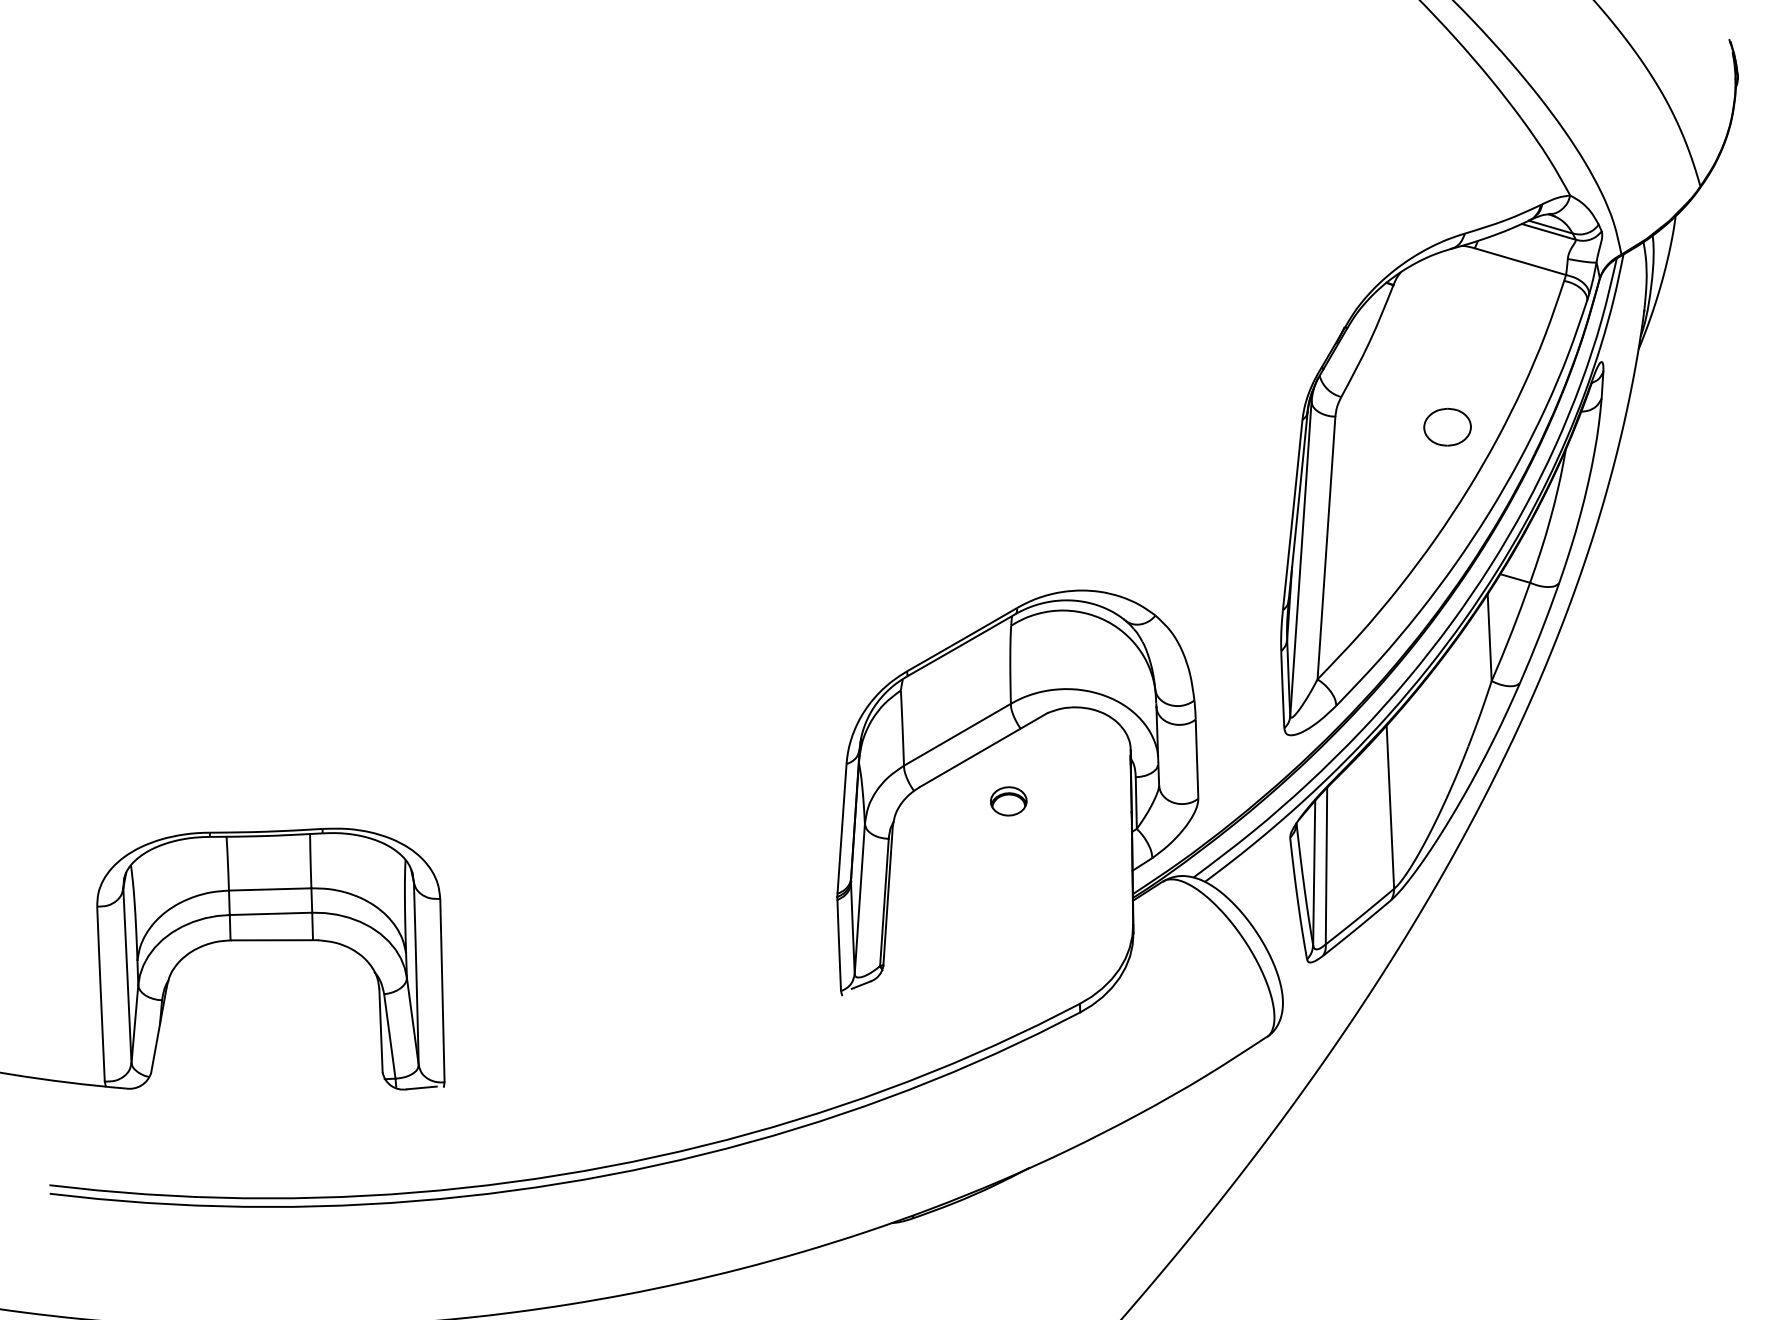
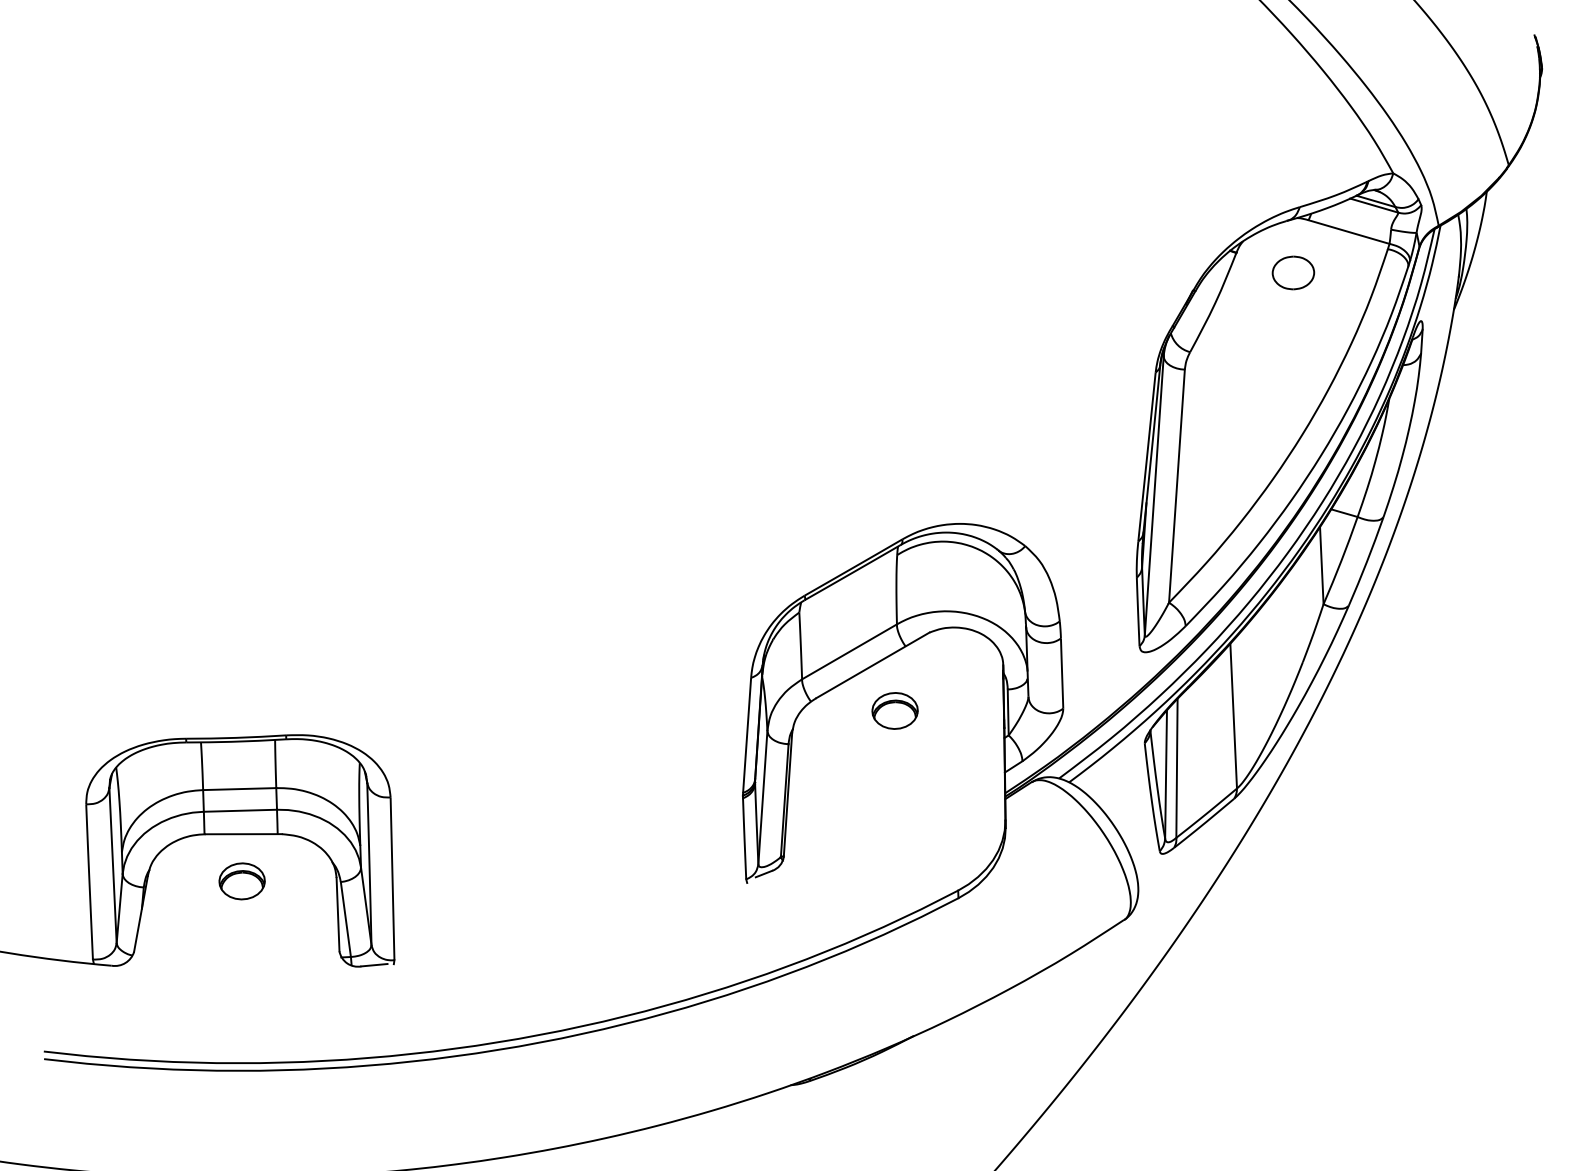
part: (1447, 426) -> (1293, 272), moved
part: (1008, 800) -> (894, 710), size x1.43
part: (272, 993) -> (241, 881), added

